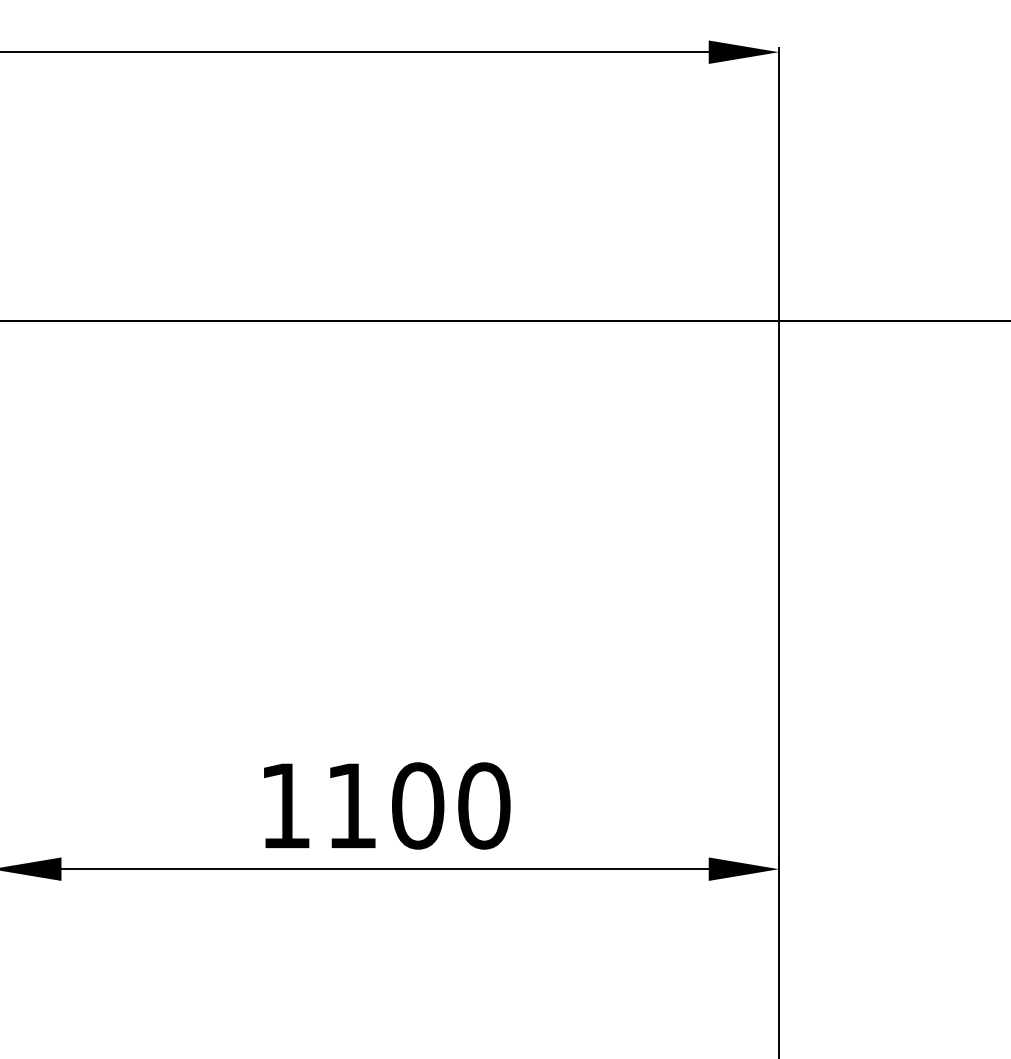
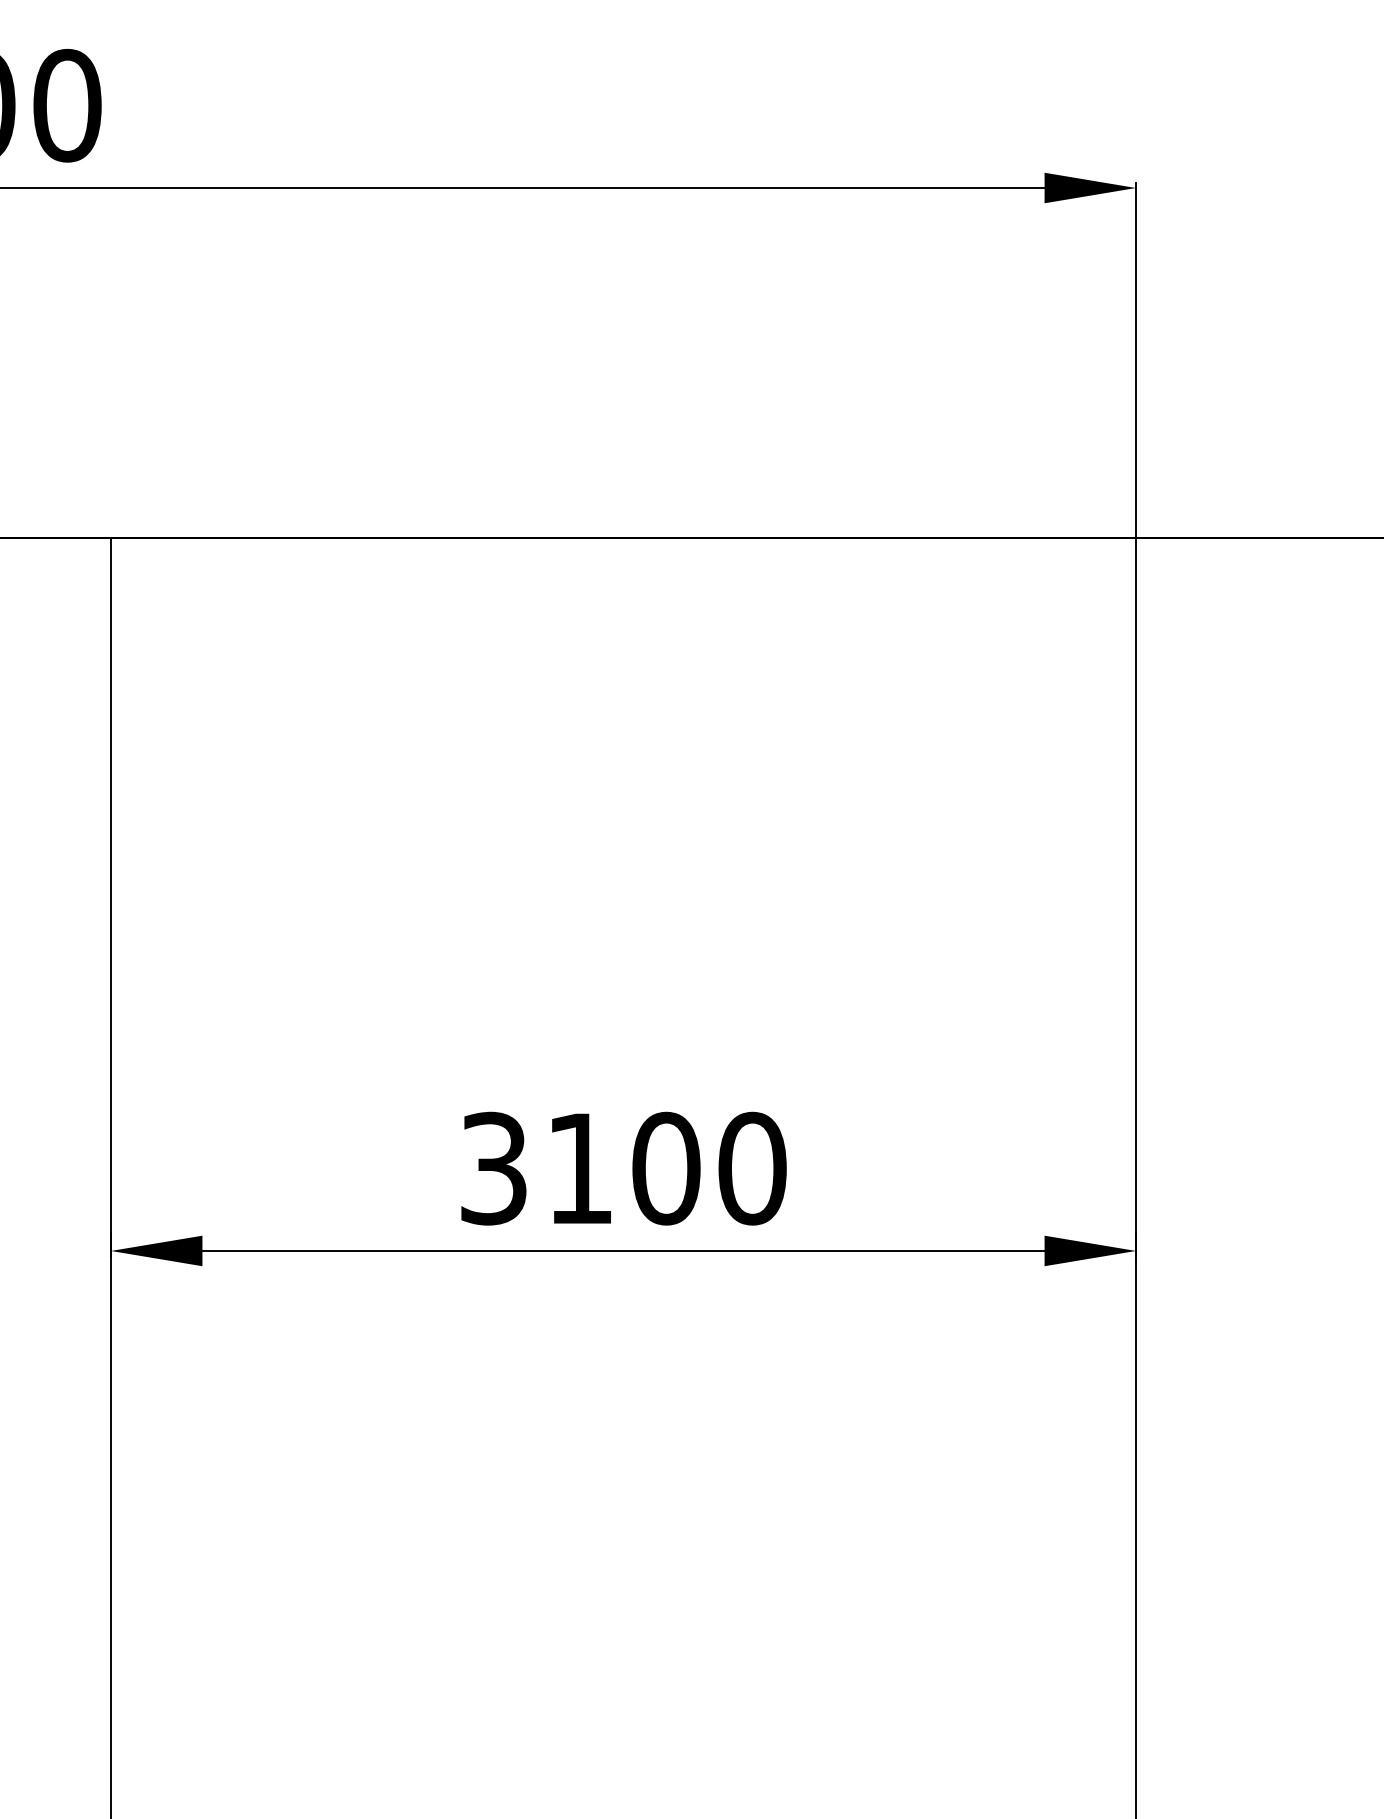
text: (285, 805) -> (493, 1168), 1100 -> 3100

